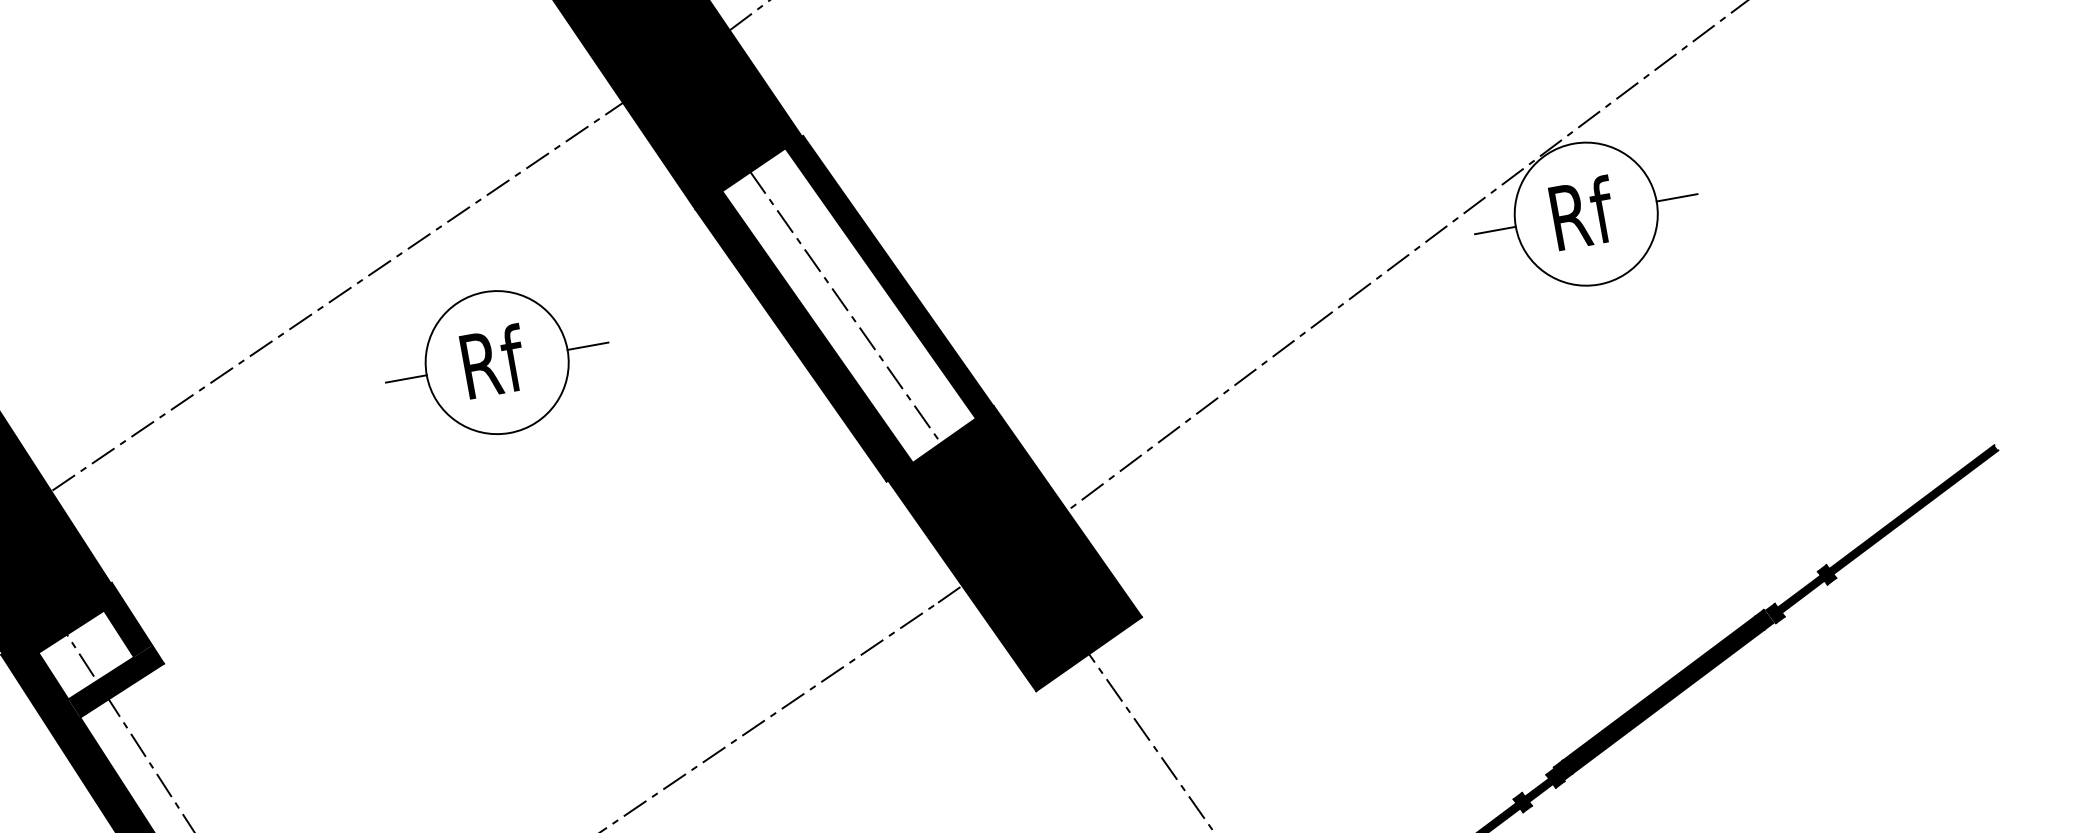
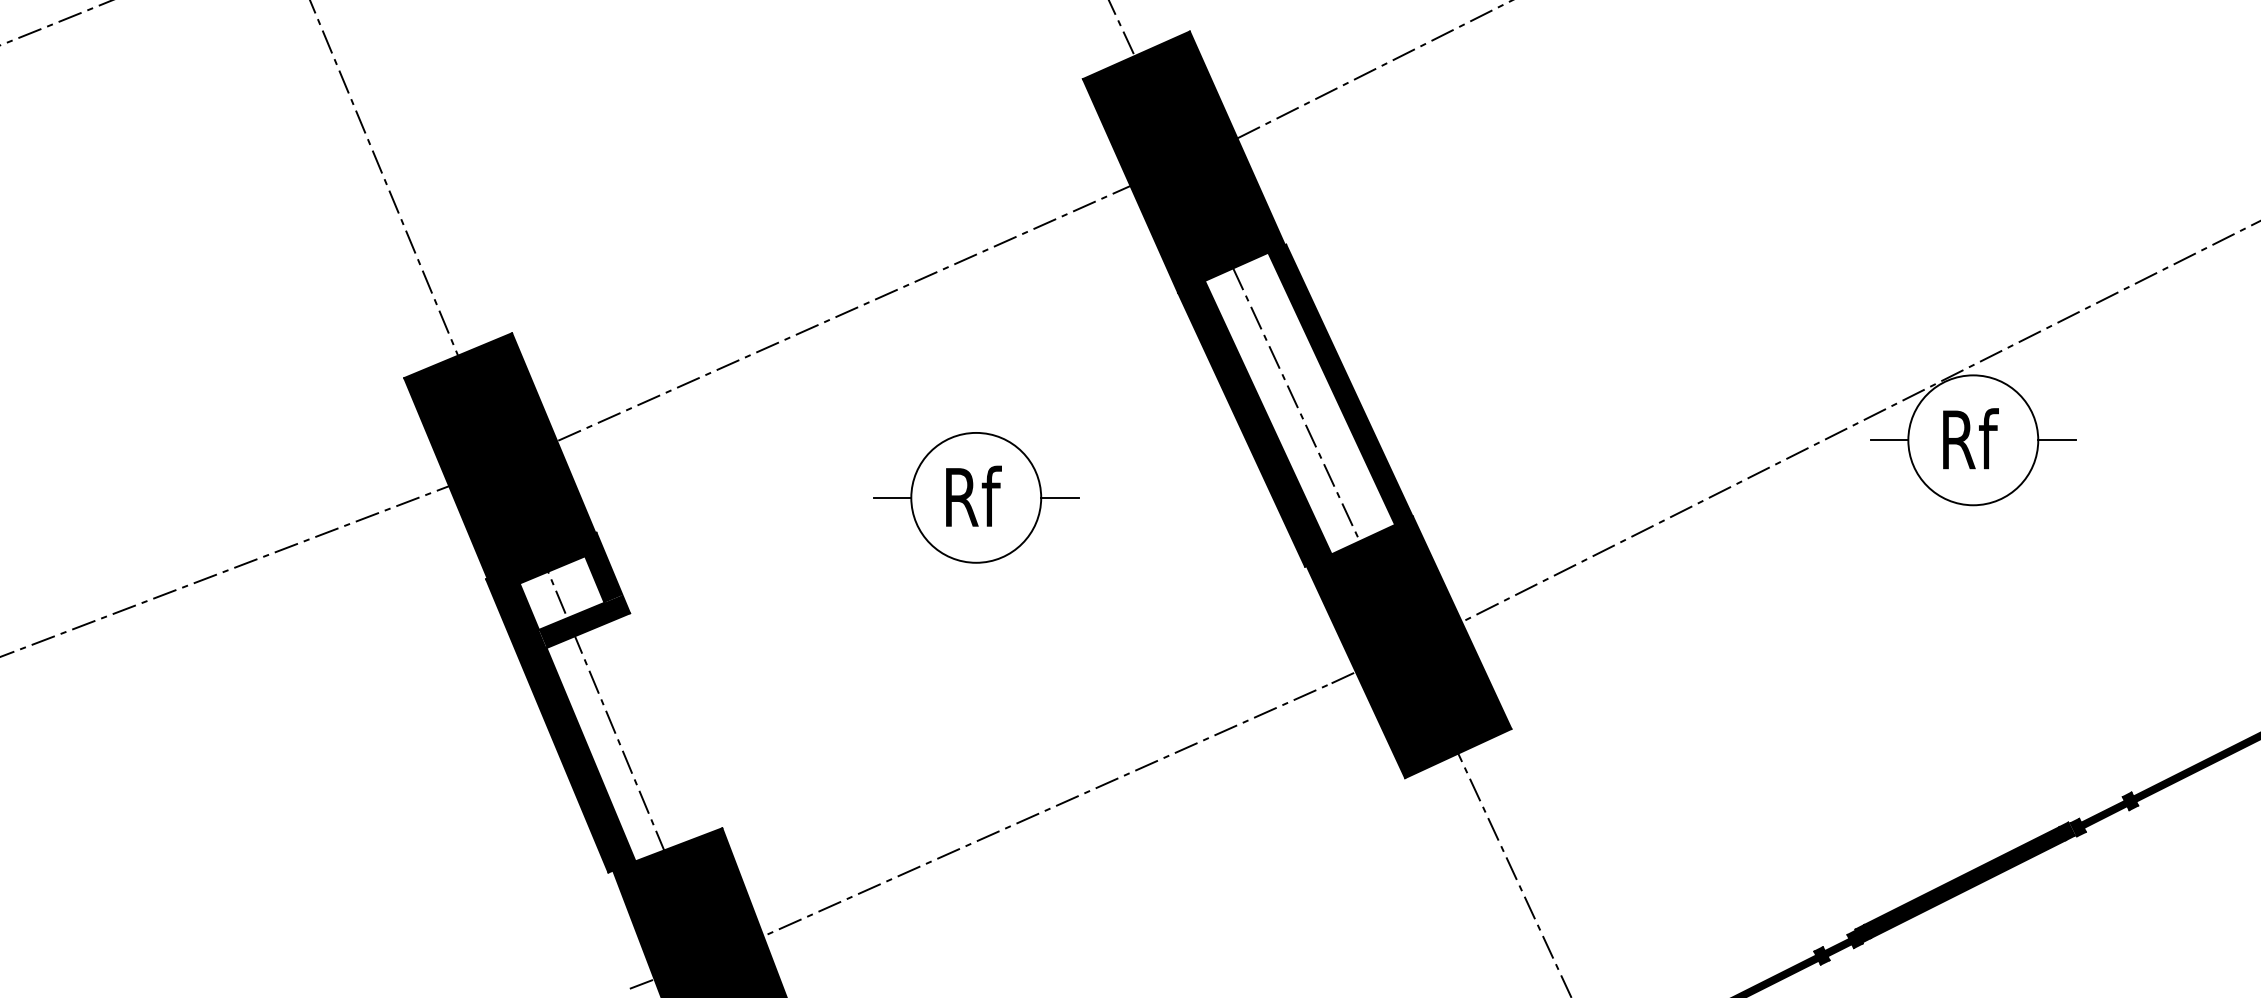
part: (497, 362) -> (976, 497), moved

